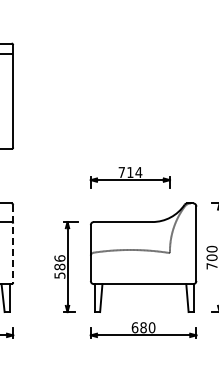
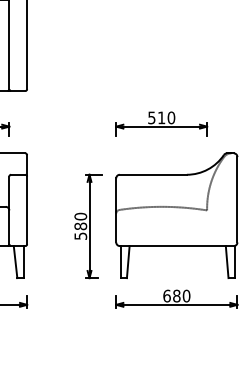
text: (130, 172) -> (161, 117), 714 -> 510
line: (13, 243) -> (27, 199), dashed -> solid
text: (59, 258) -> (80, 216), 586 -> 580

